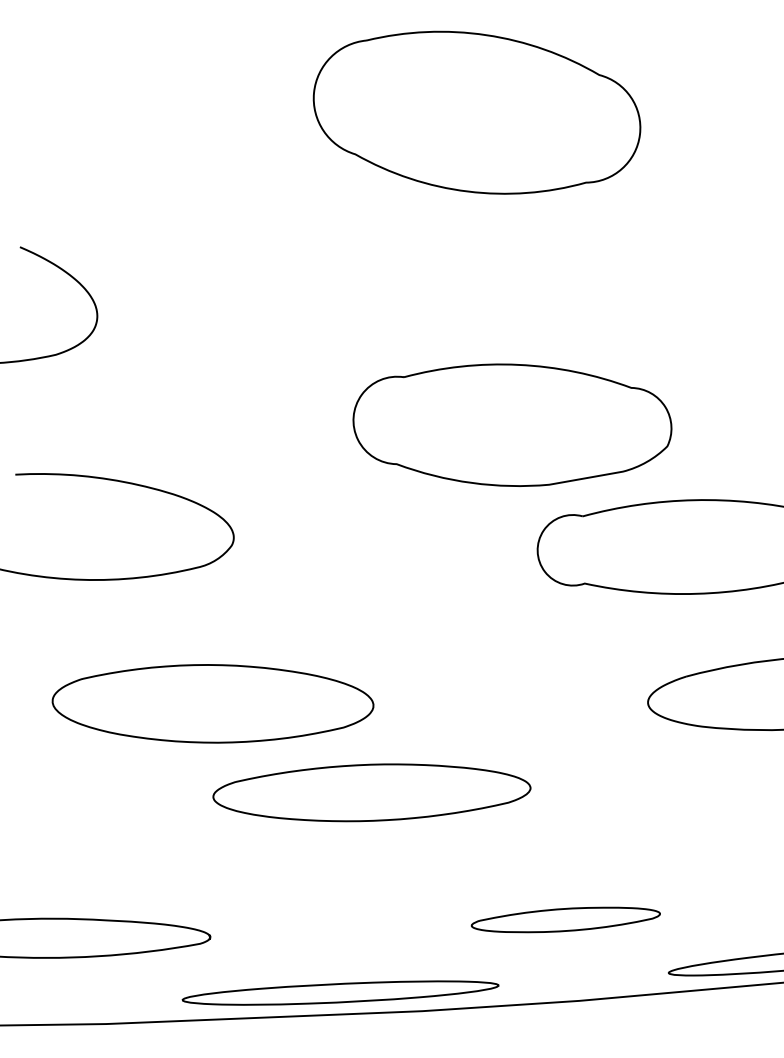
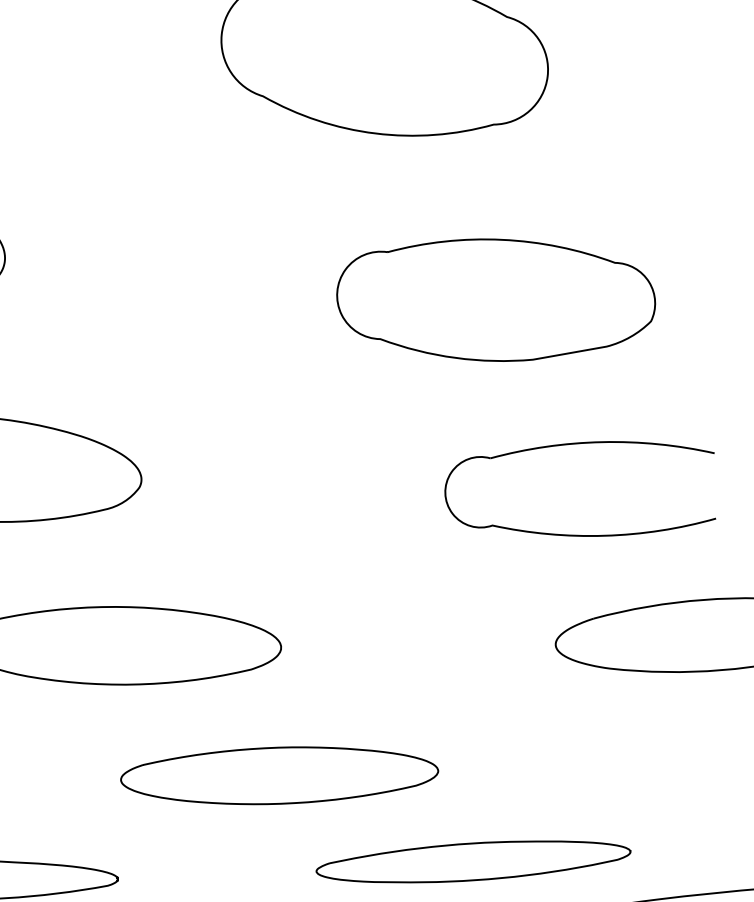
part: (512, 424) -> (496, 299), moved
part: (371, 792) -> (279, 775), moved
part: (565, 919) -> (473, 861), size x1.67

